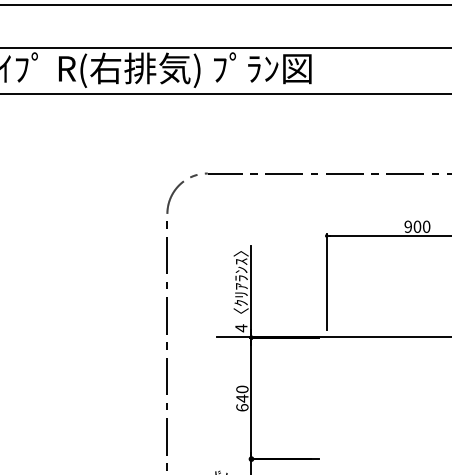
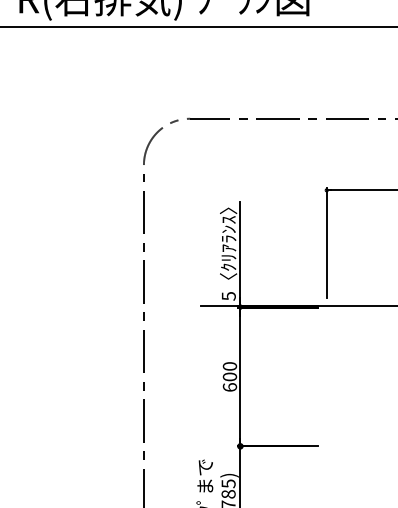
text: (241, 328) -> (228, 296), 4 -> 5
text: (242, 398) -> (230, 376), 640 -> 600

